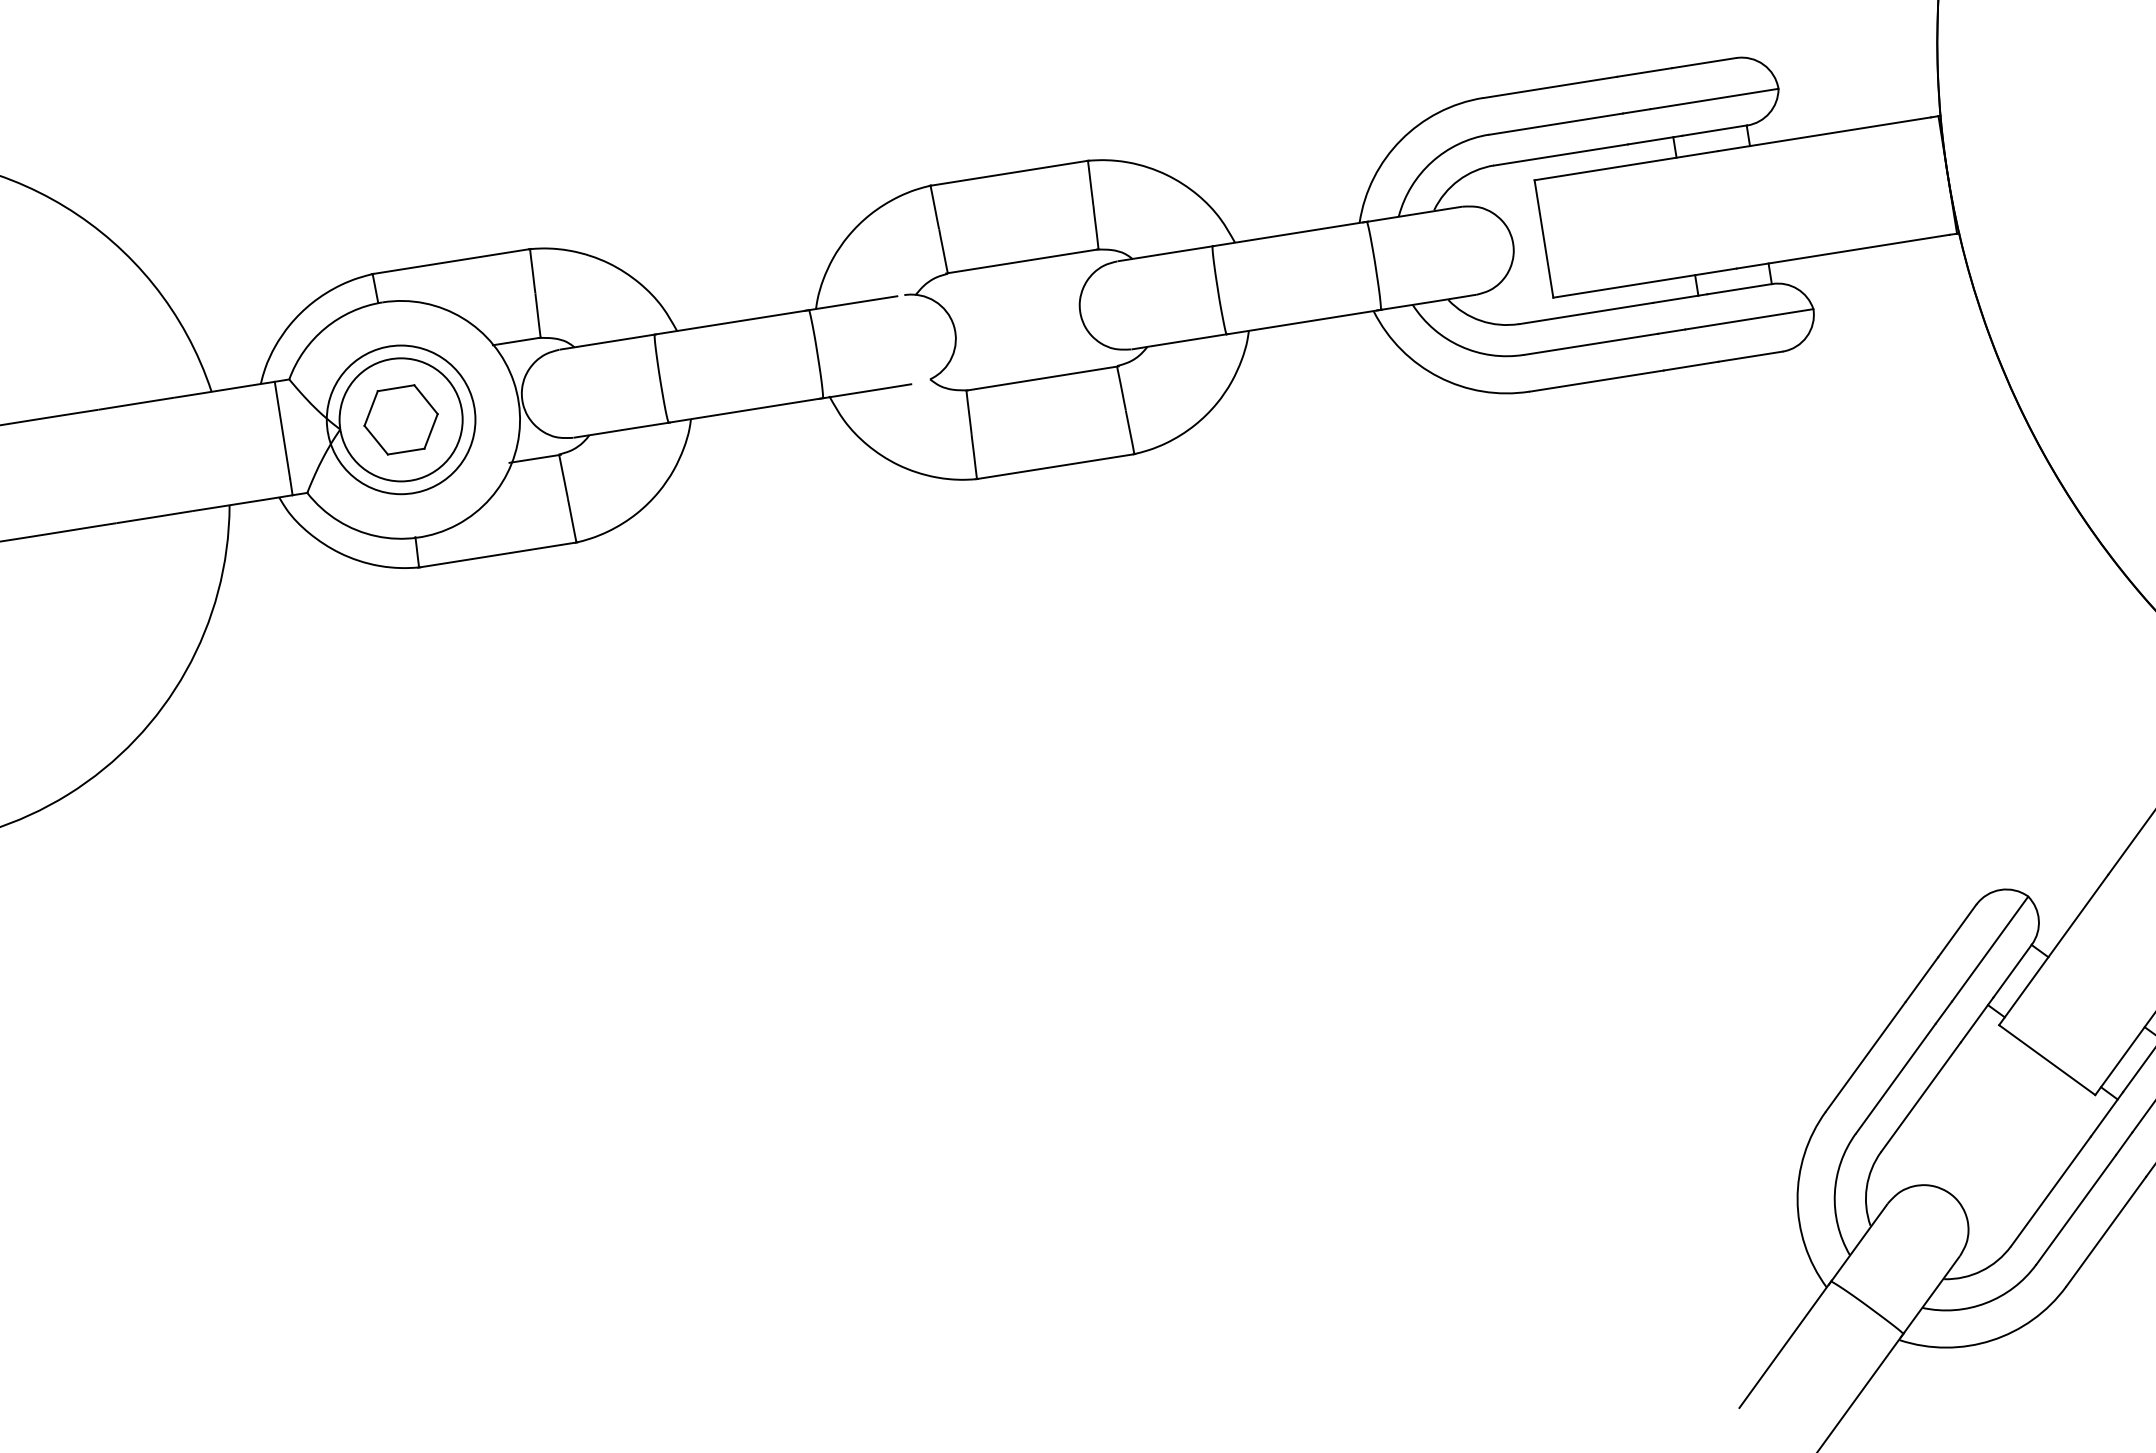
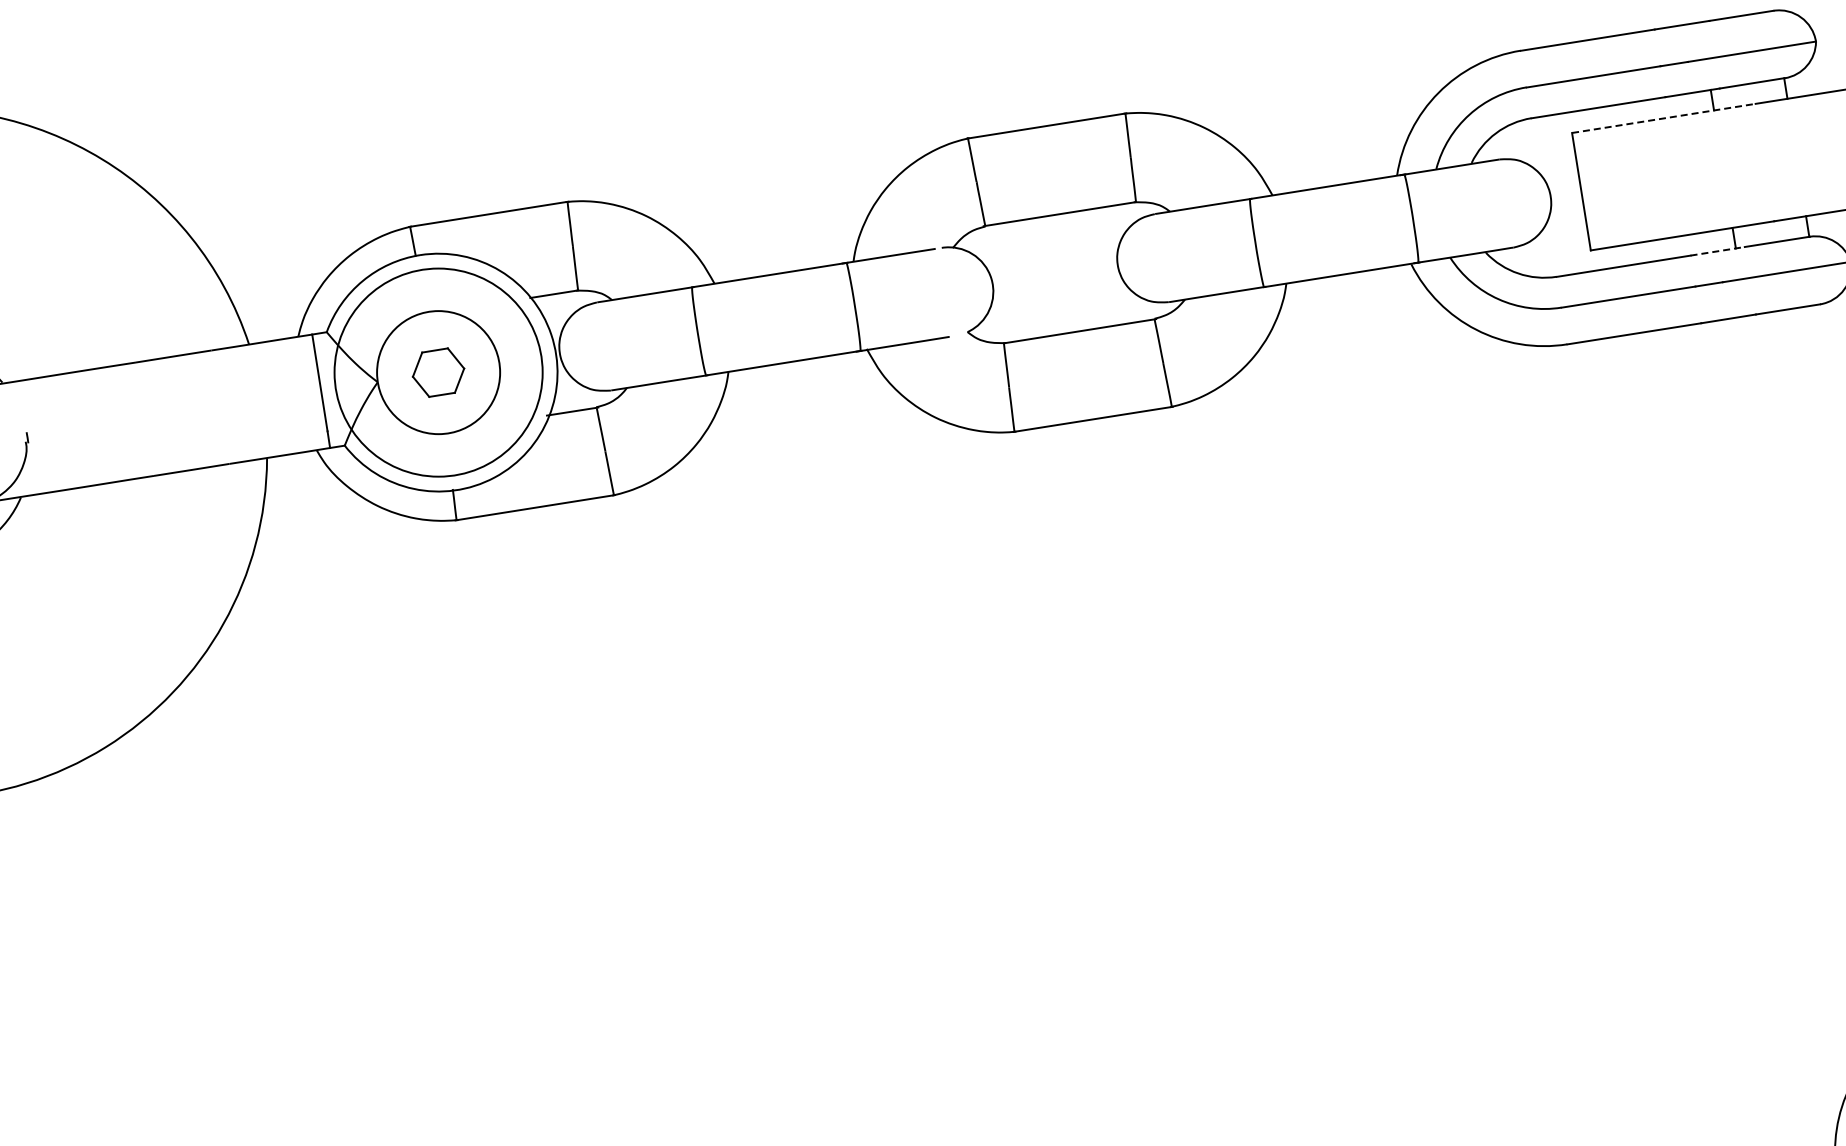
line: (1626, 165) -> (1663, 118), solid -> dashed
line: (1680, 298) -> (1717, 251), solid -> dashed
circle: (400, 419) -> (437, 372), size x1.4
part: (400, 419) -> (437, 372), size x0.7

